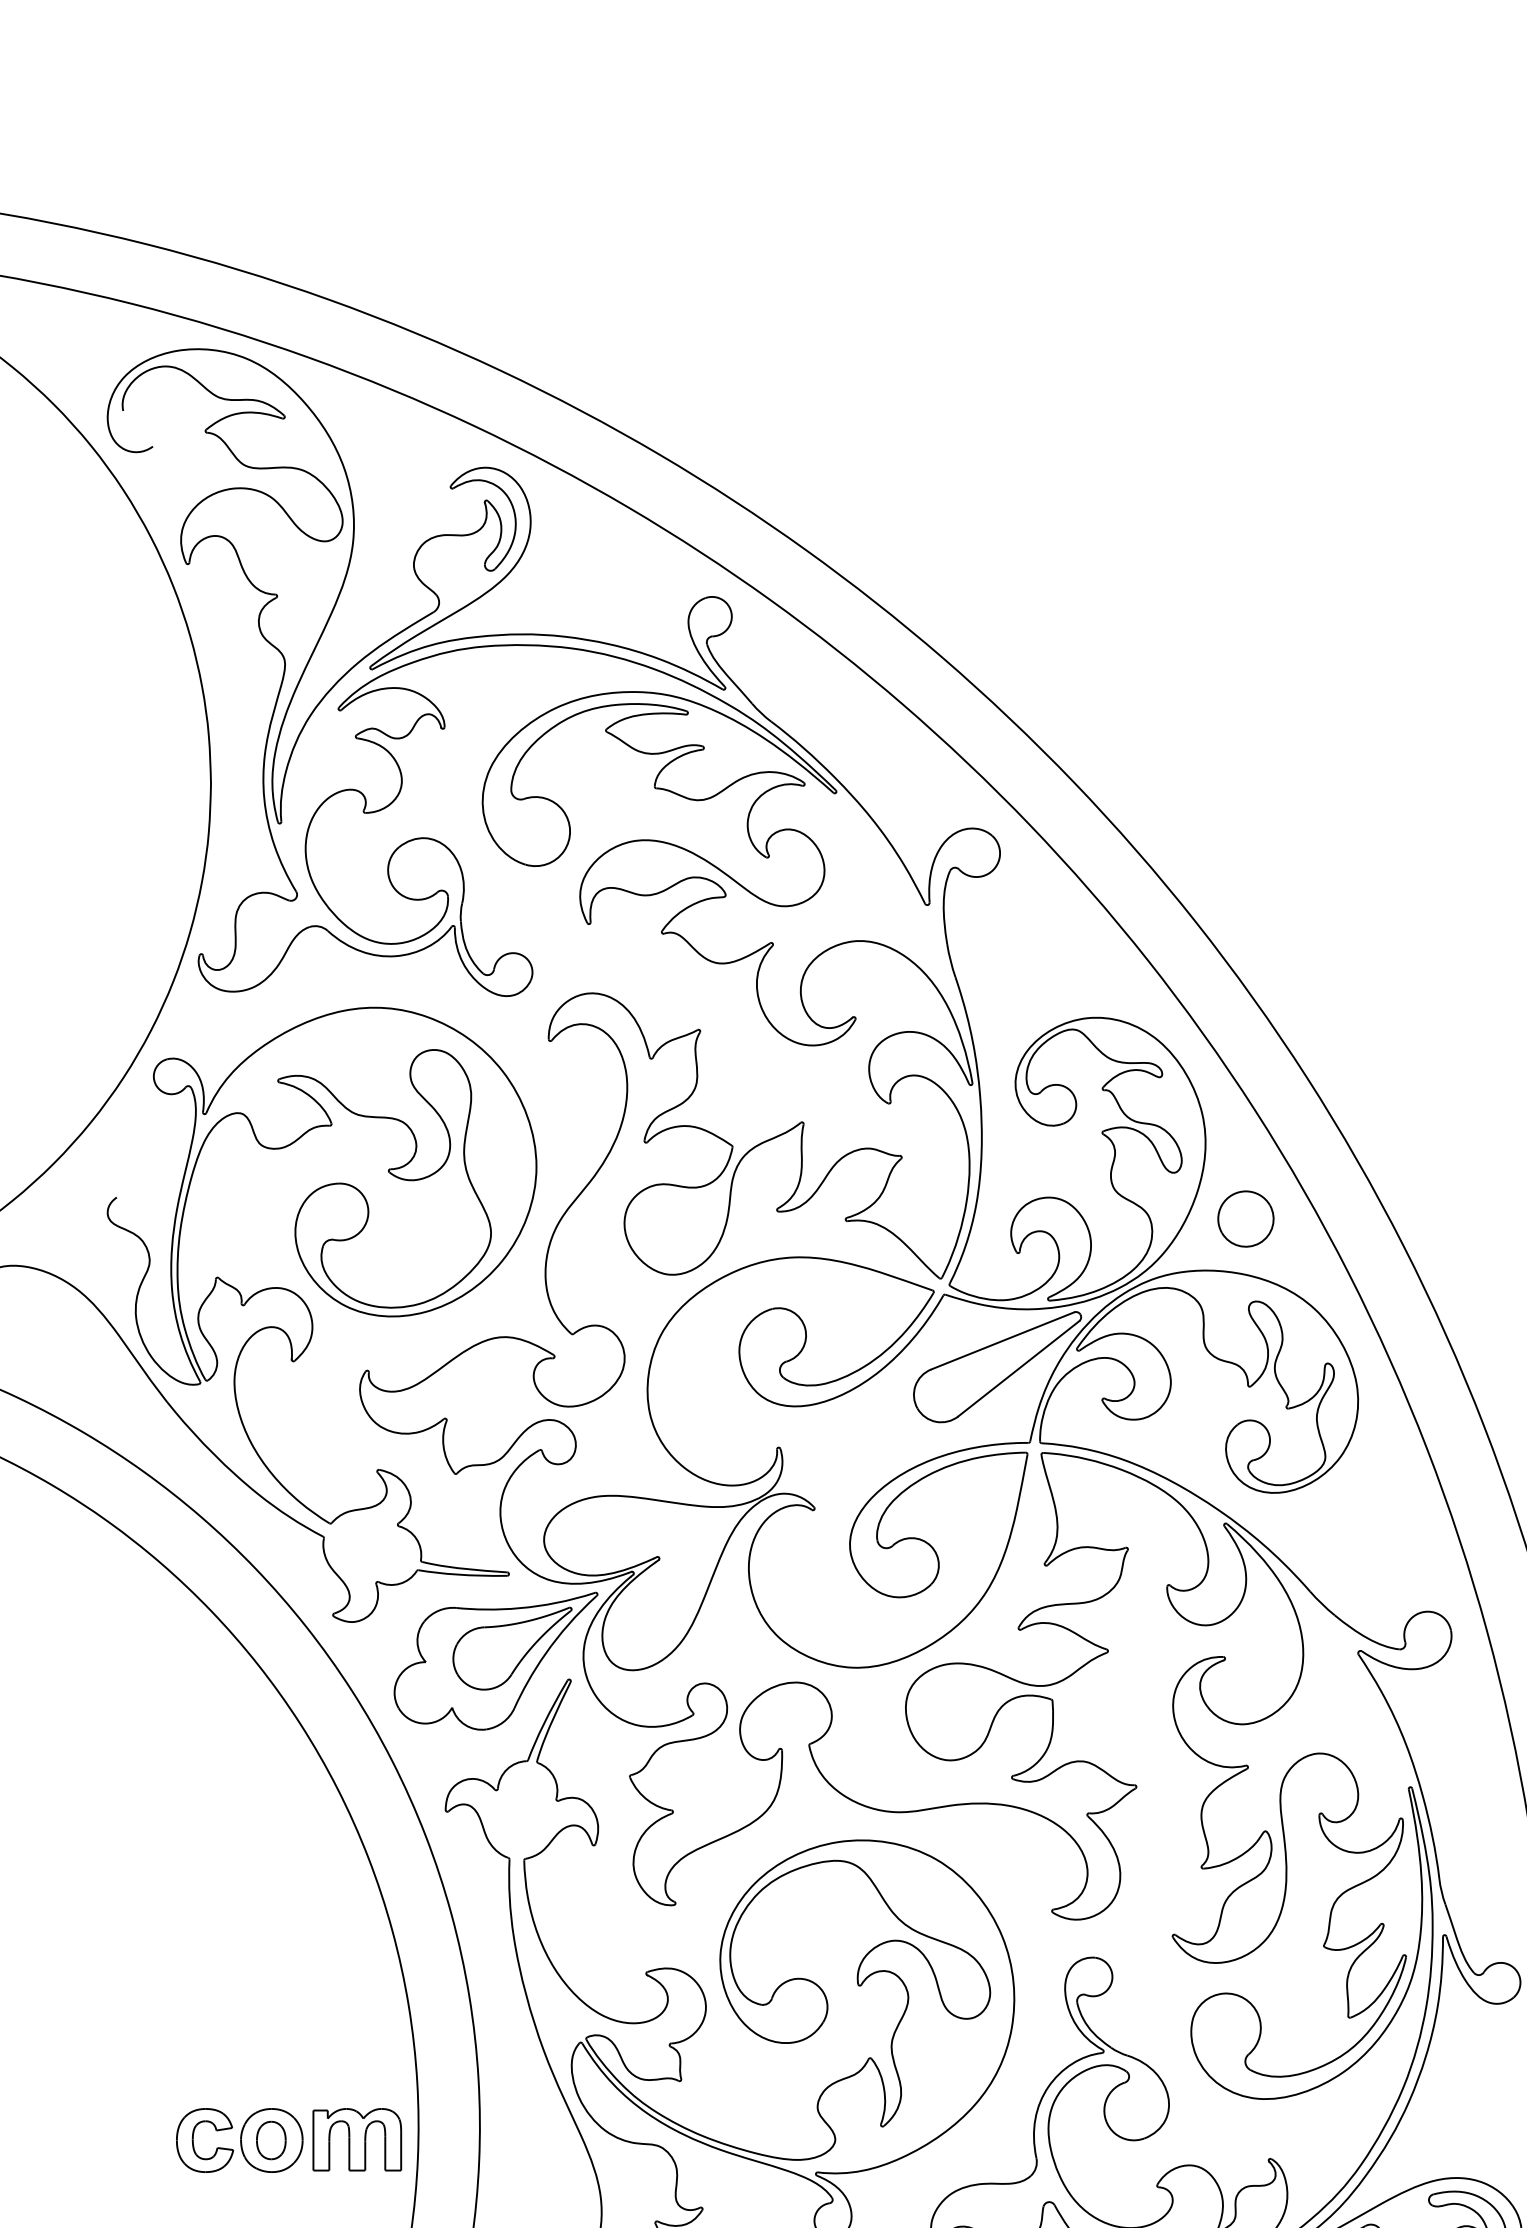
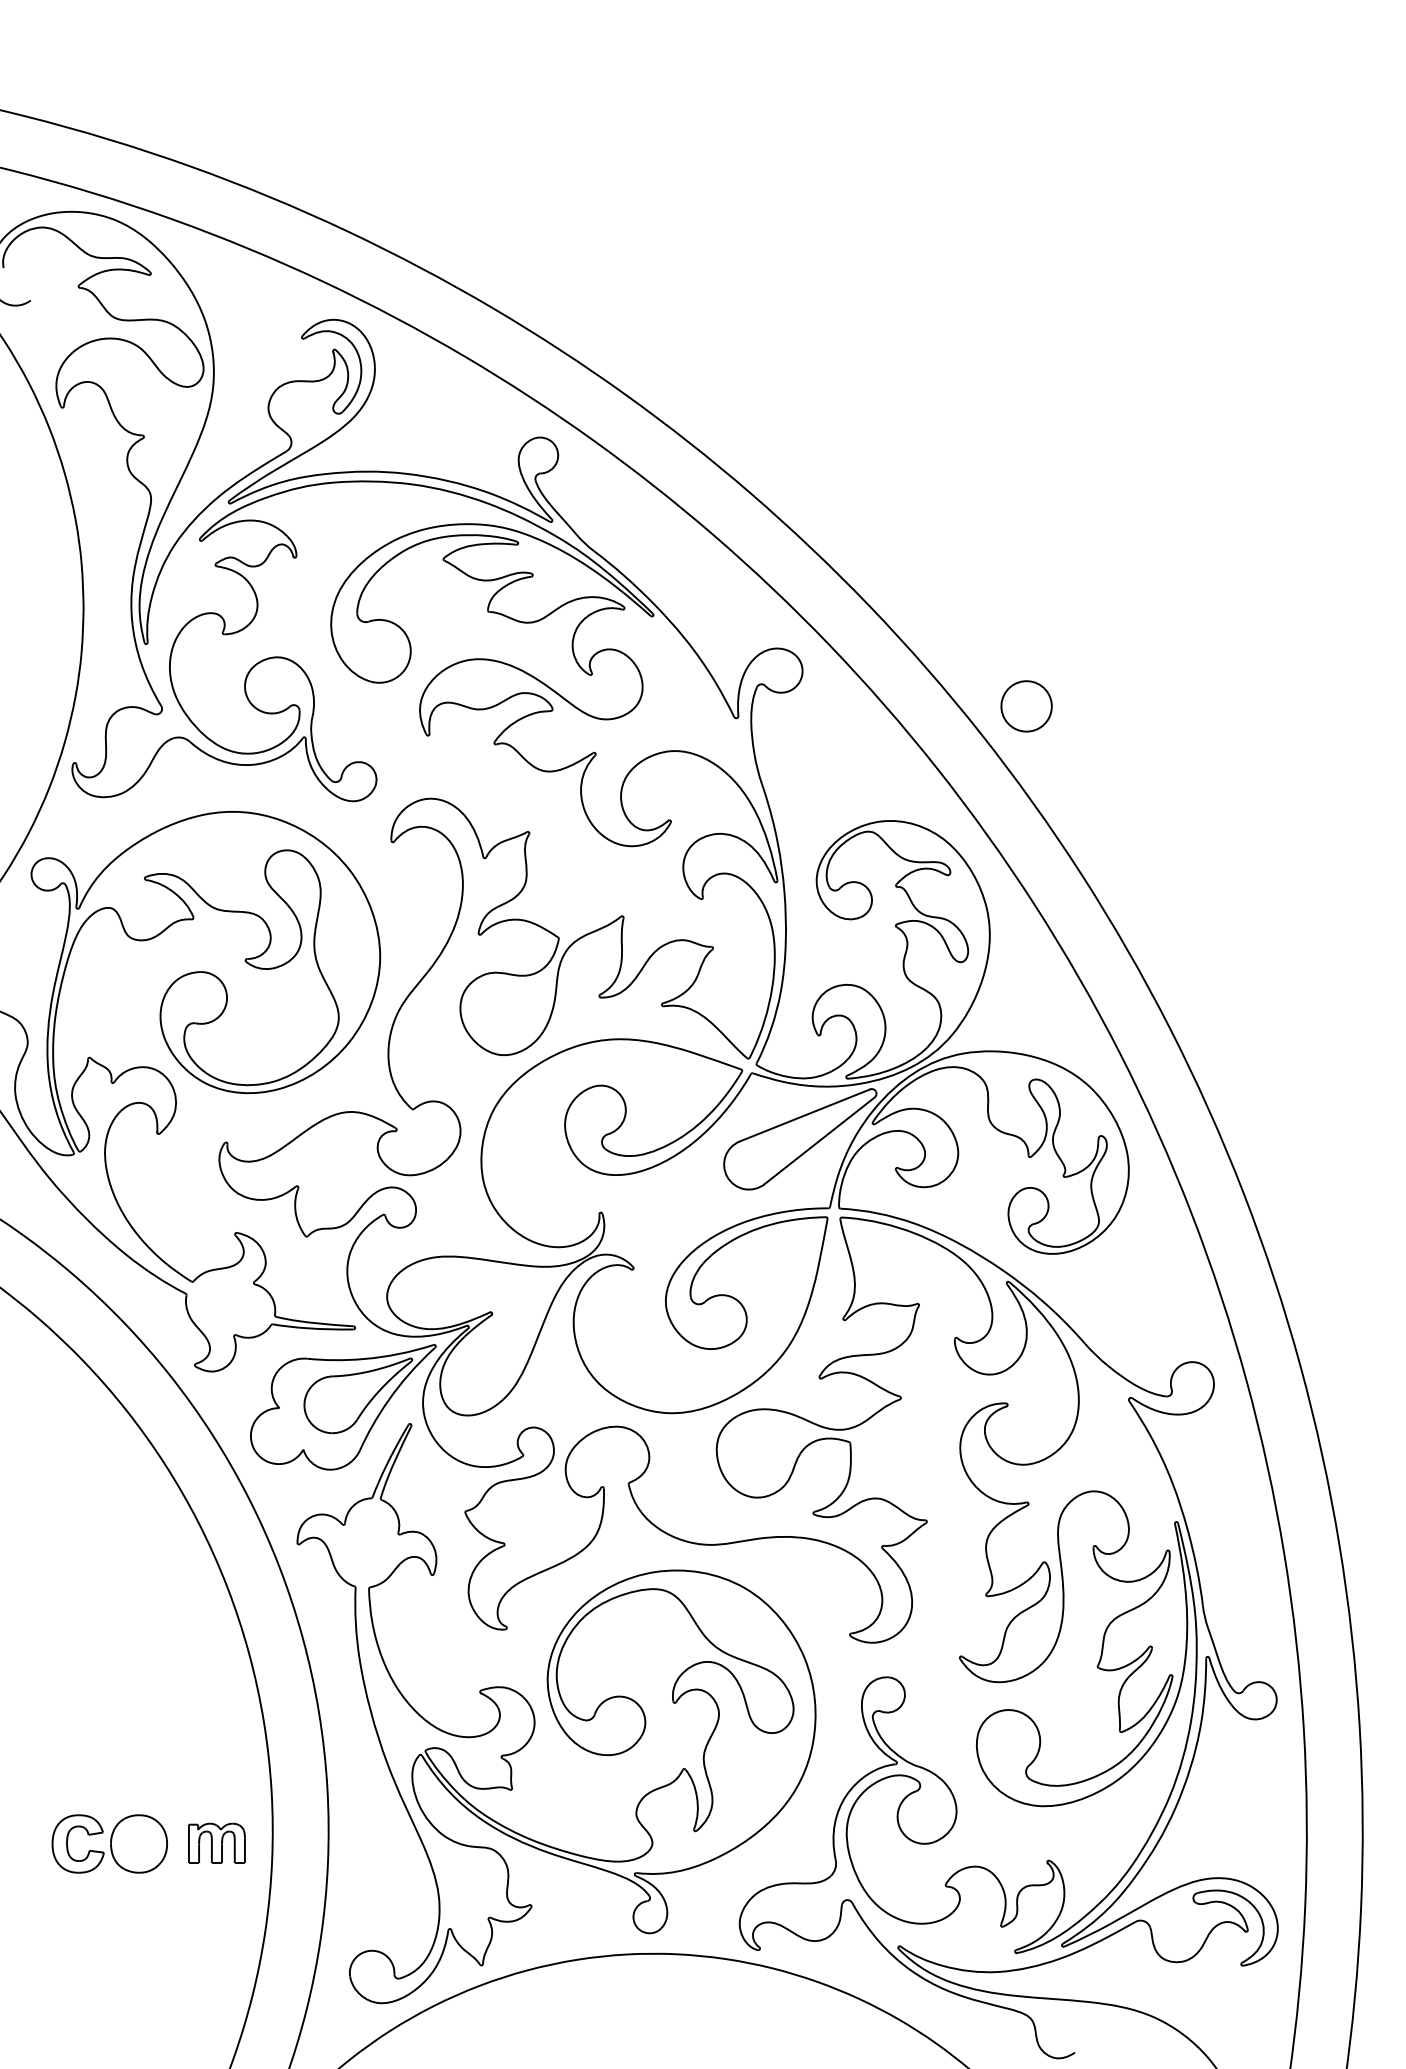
part: (1245, 1219) -> (1026, 706), moved
part: (271, 2139) -> (138, 1843), removed
part: (356, 2139) -> (216, 1843), size x0.7

